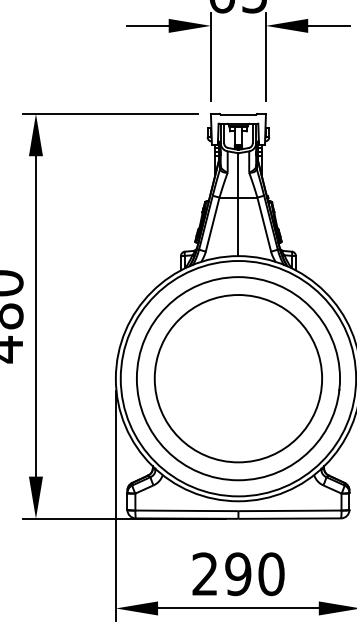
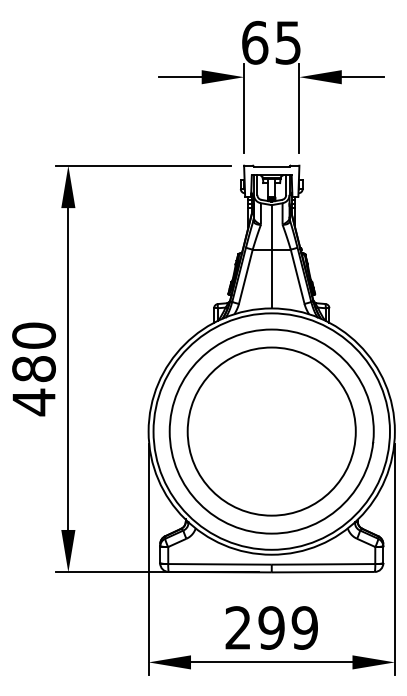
text: (271, 573) -> (304, 627), 290 -> 299

